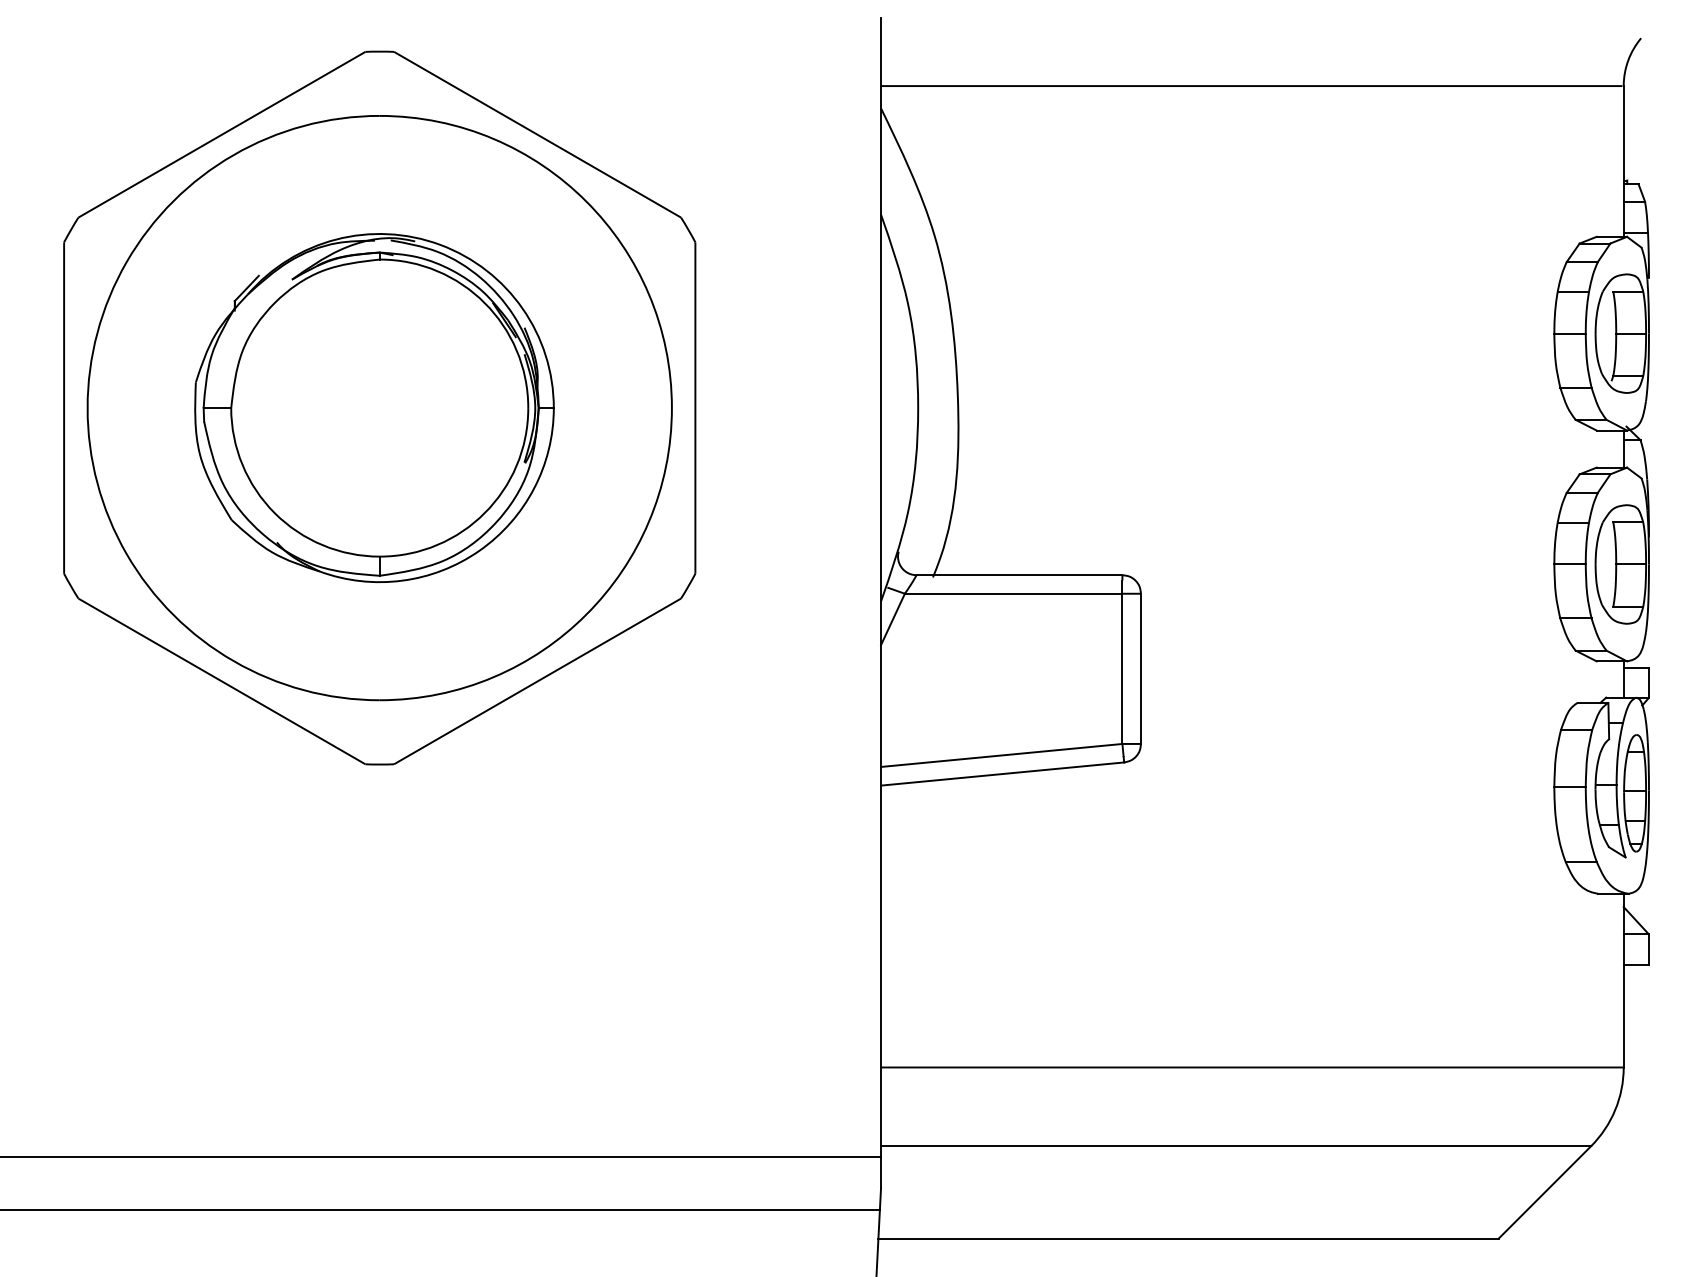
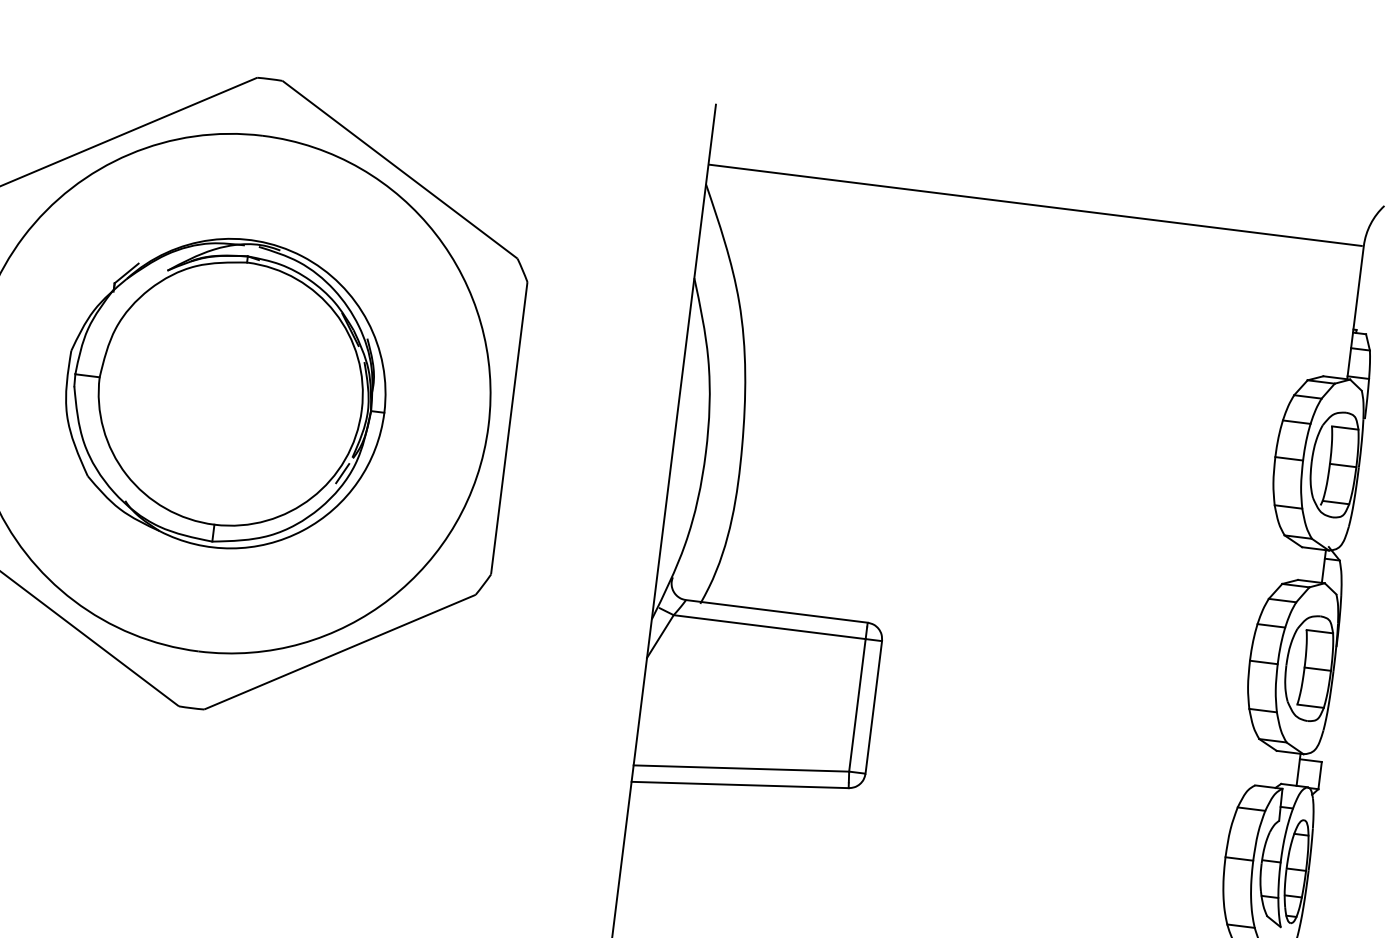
line: (515, 481) -> (342, 473), added

